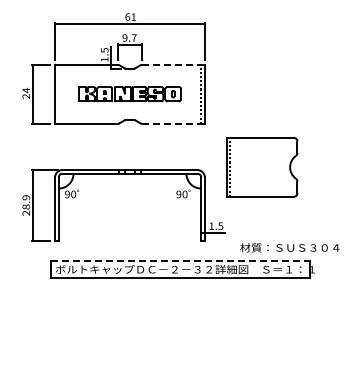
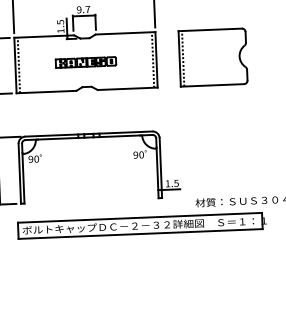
line: (173, 64) -> (125, 32), dashed -> solid
line: (58, 93) -> (18, 64), added
part: (129, 93) -> (85, 61), size x0.62
line: (173, 123) -> (128, 88), dashed -> solid
part: (262, 167) -> (213, 57), moved
line: (180, 261) -> (139, 218), dashed -> solid

